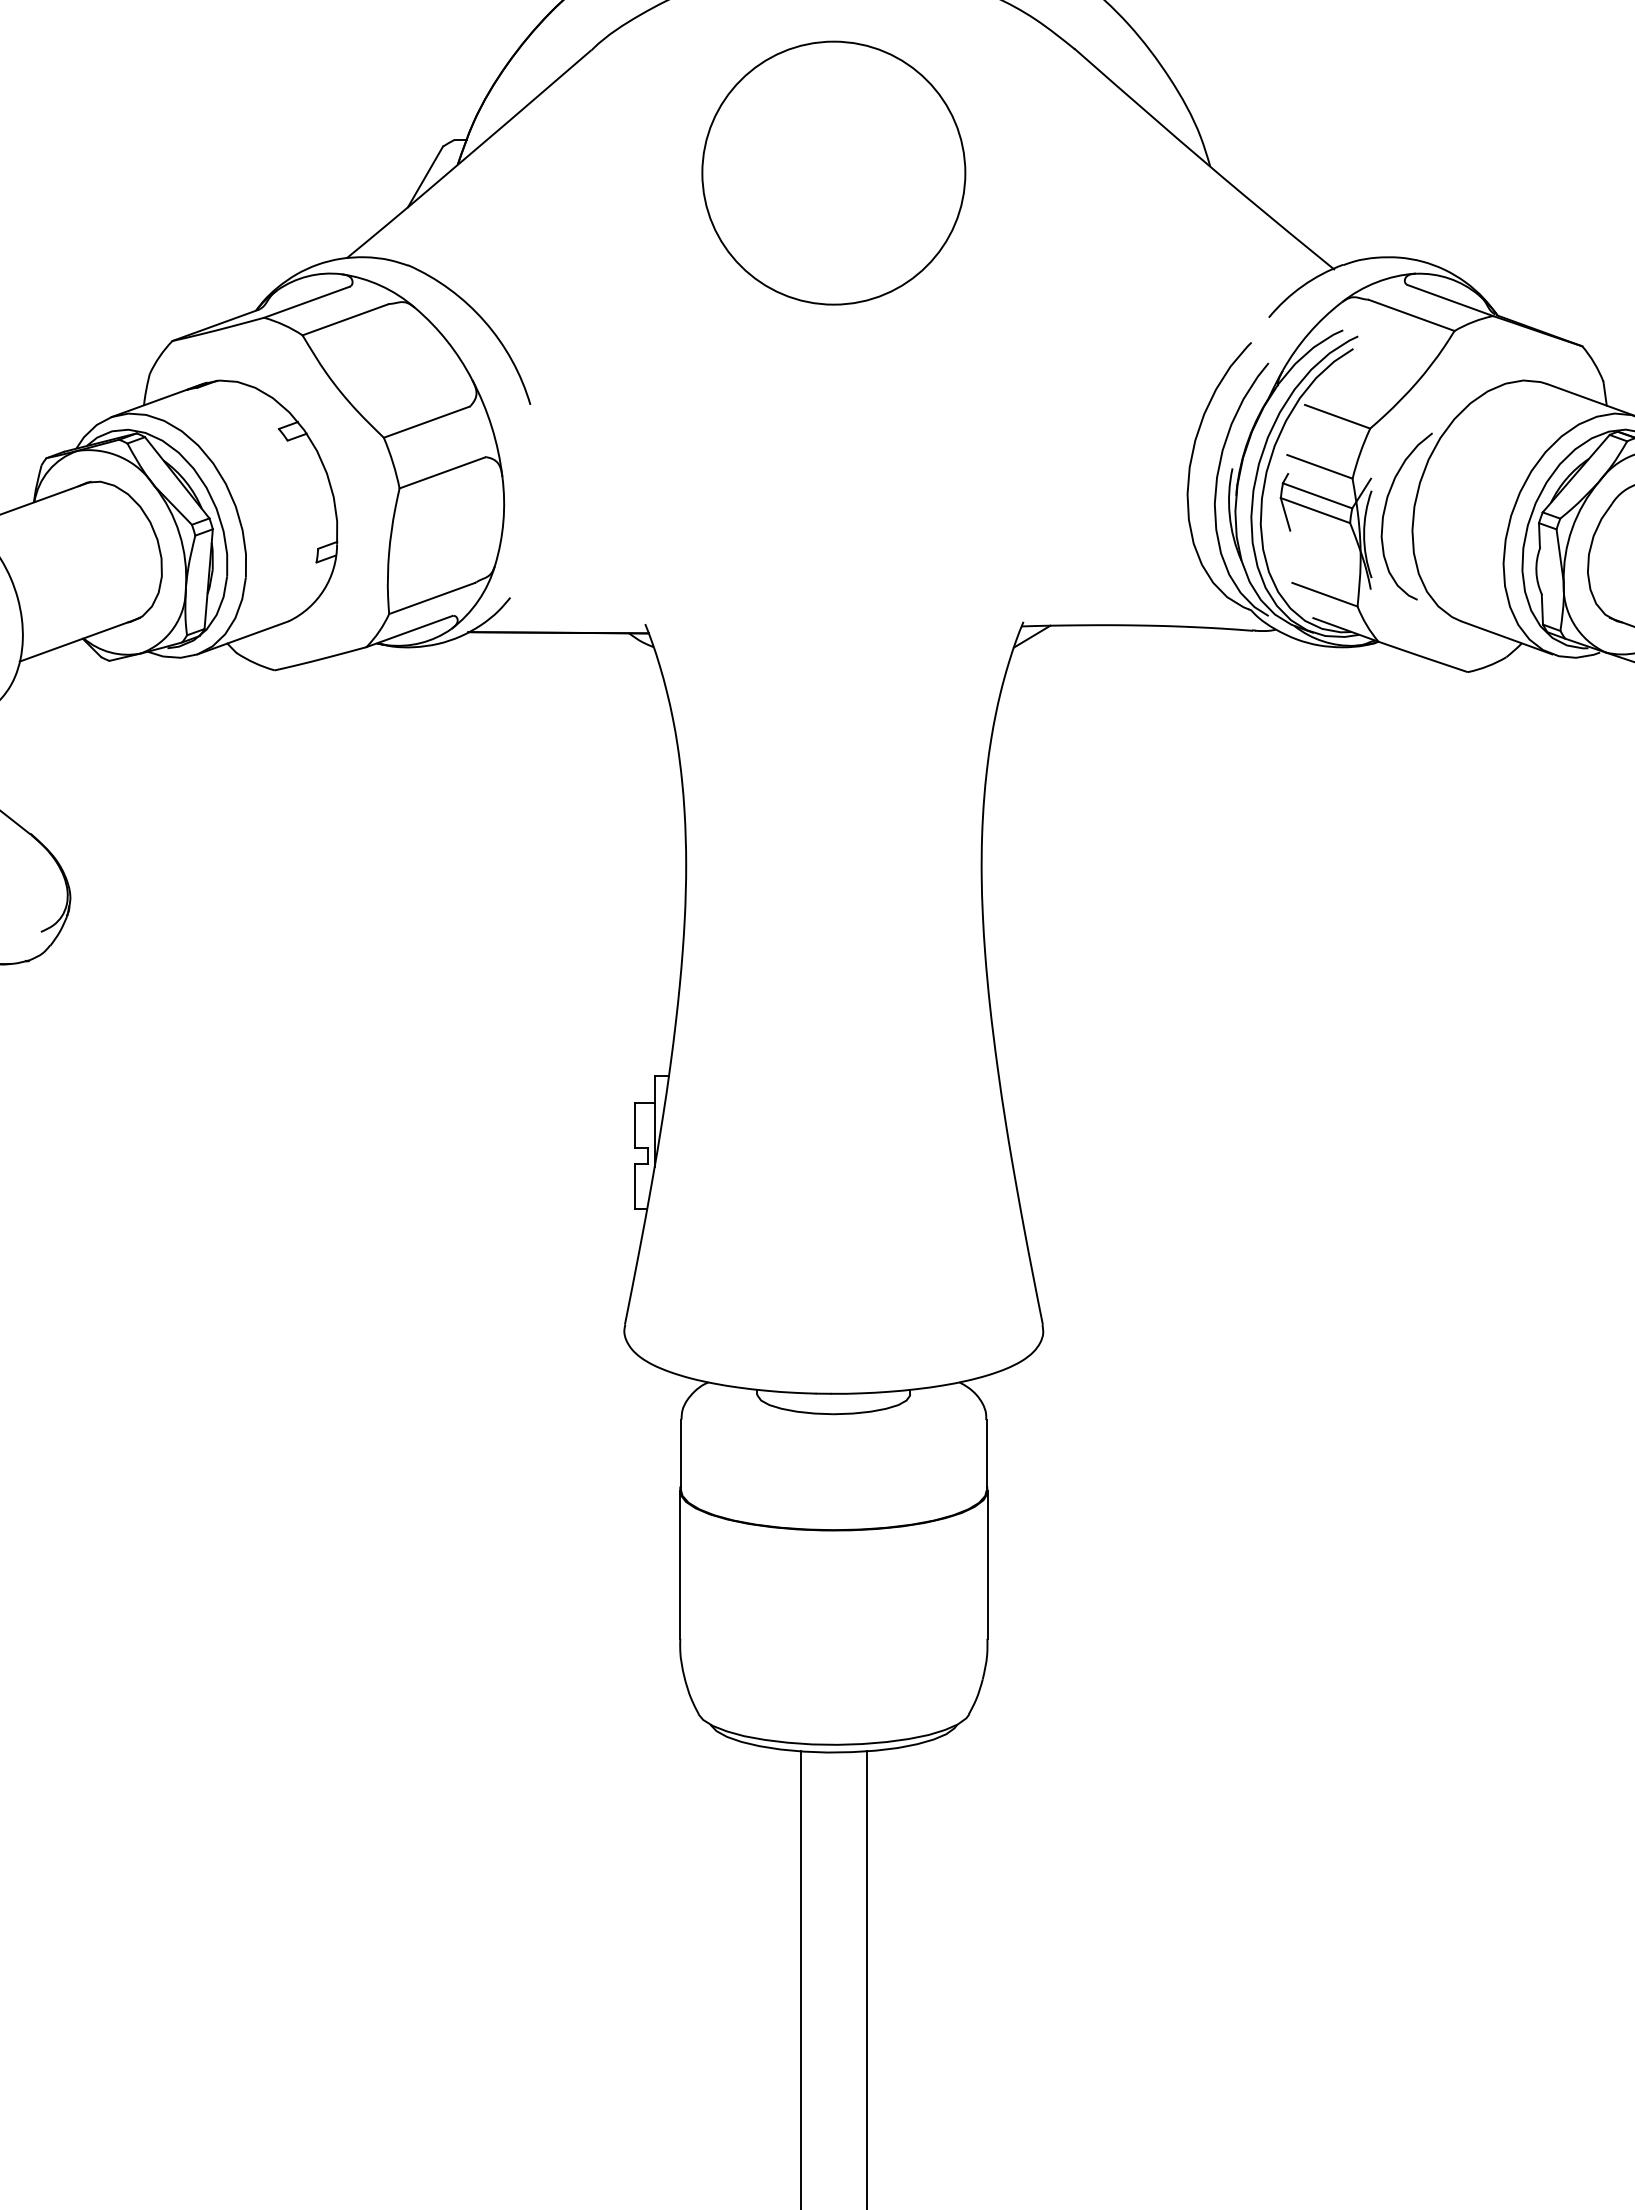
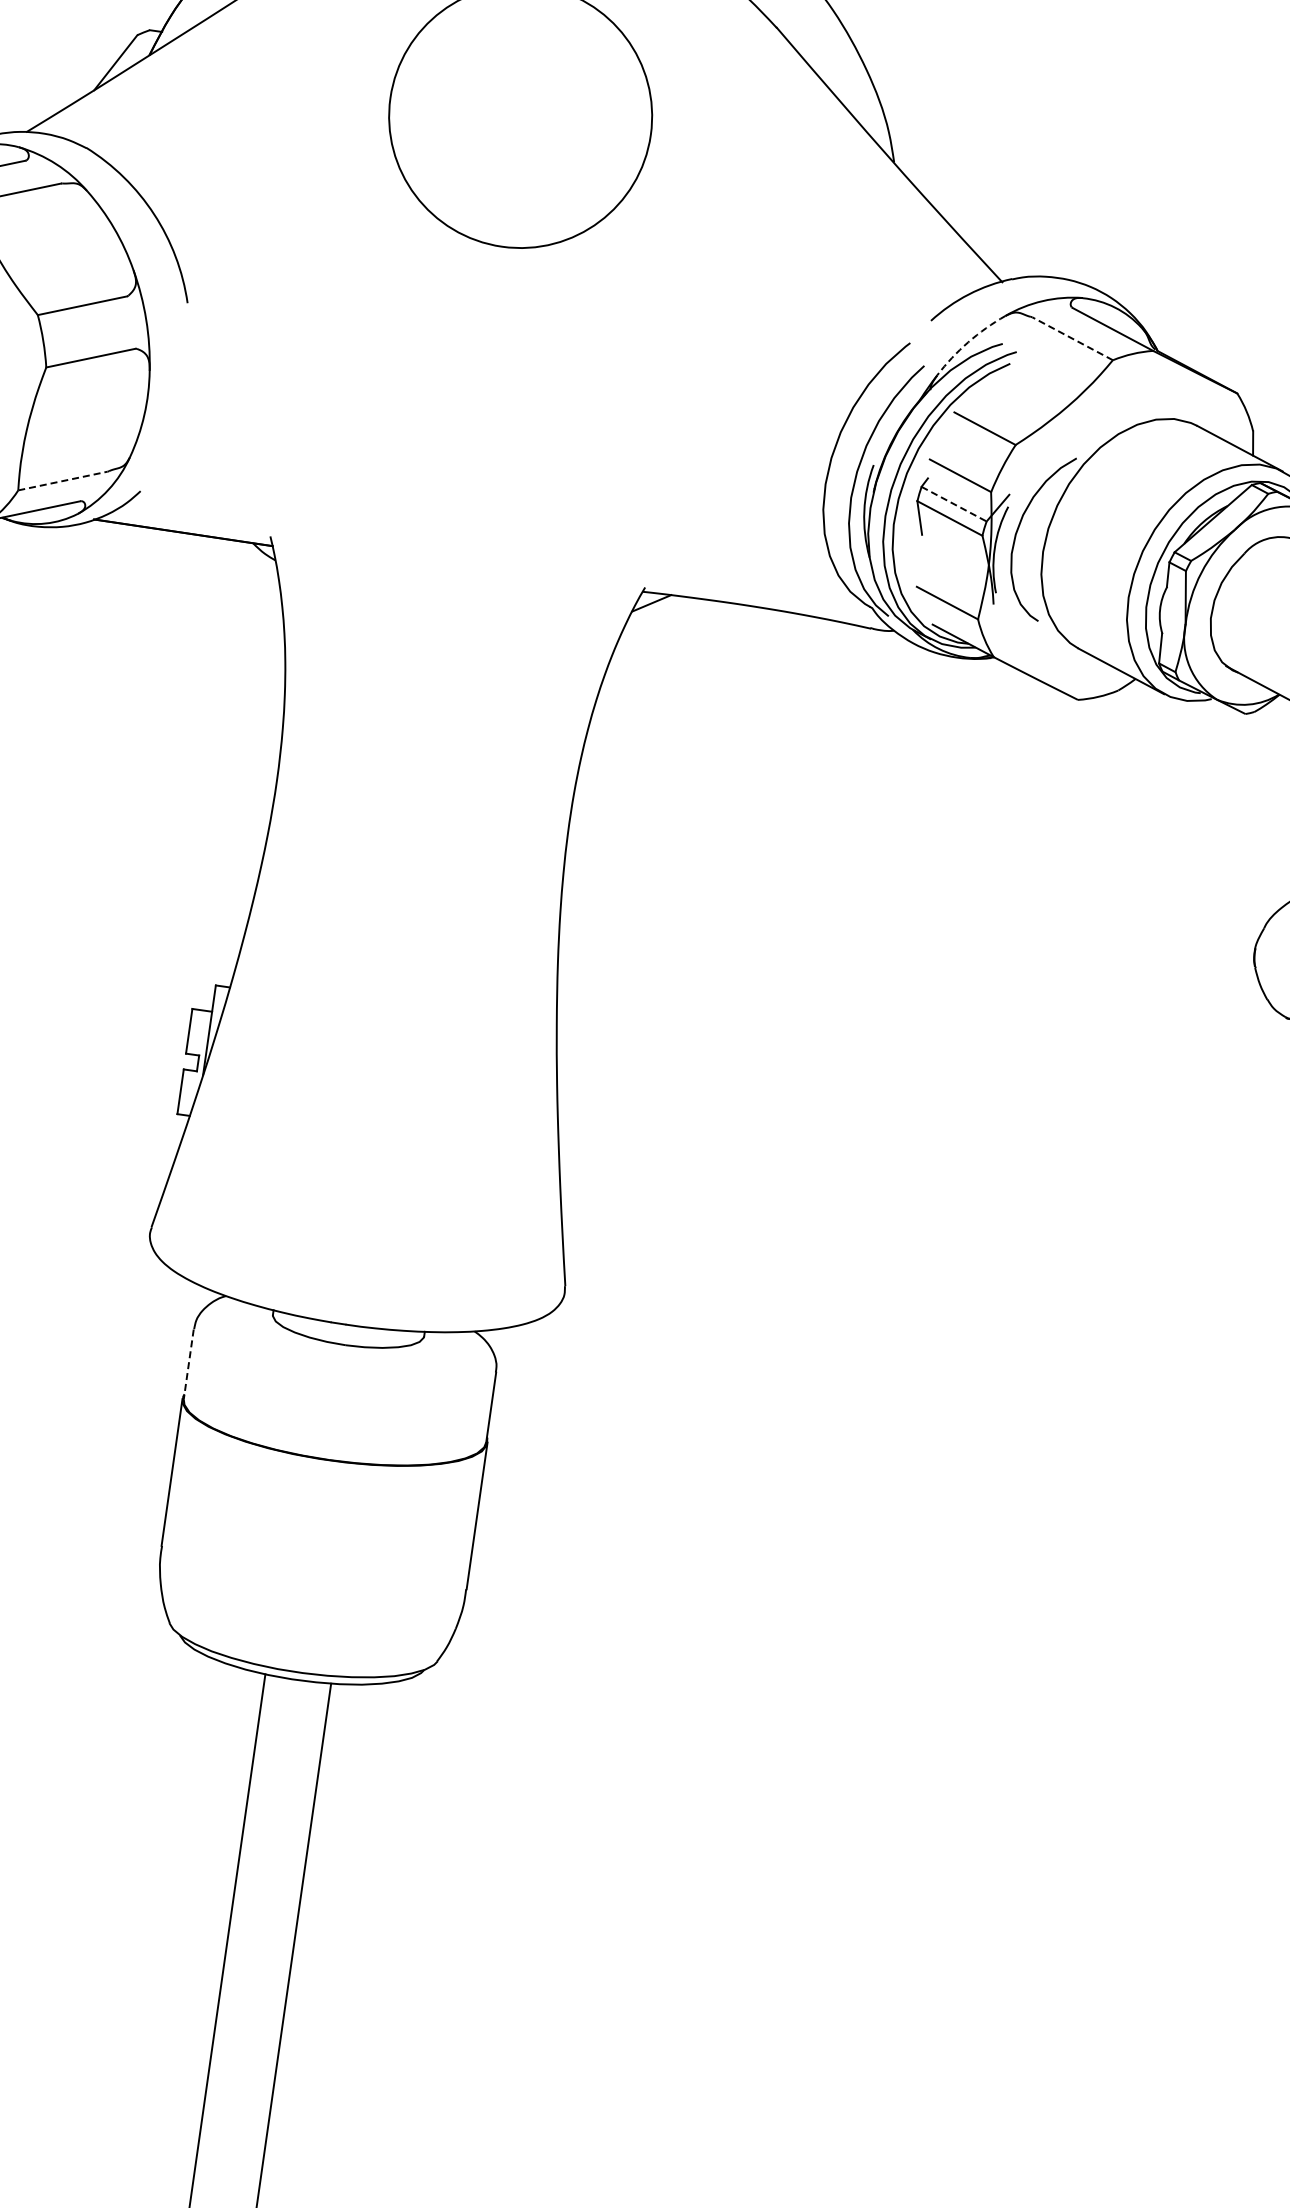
line: (1411, 315) -> (1072, 338), solid -> dashed
arc: (1308, 333) -> (967, 342), solid -> dashed
line: (1317, 495) -> (954, 503), solid -> dashed
line: (432, 598) -> (63, 481), solid -> dashed
line: (681, 1455) -> (189, 1364), solid -> dashed

